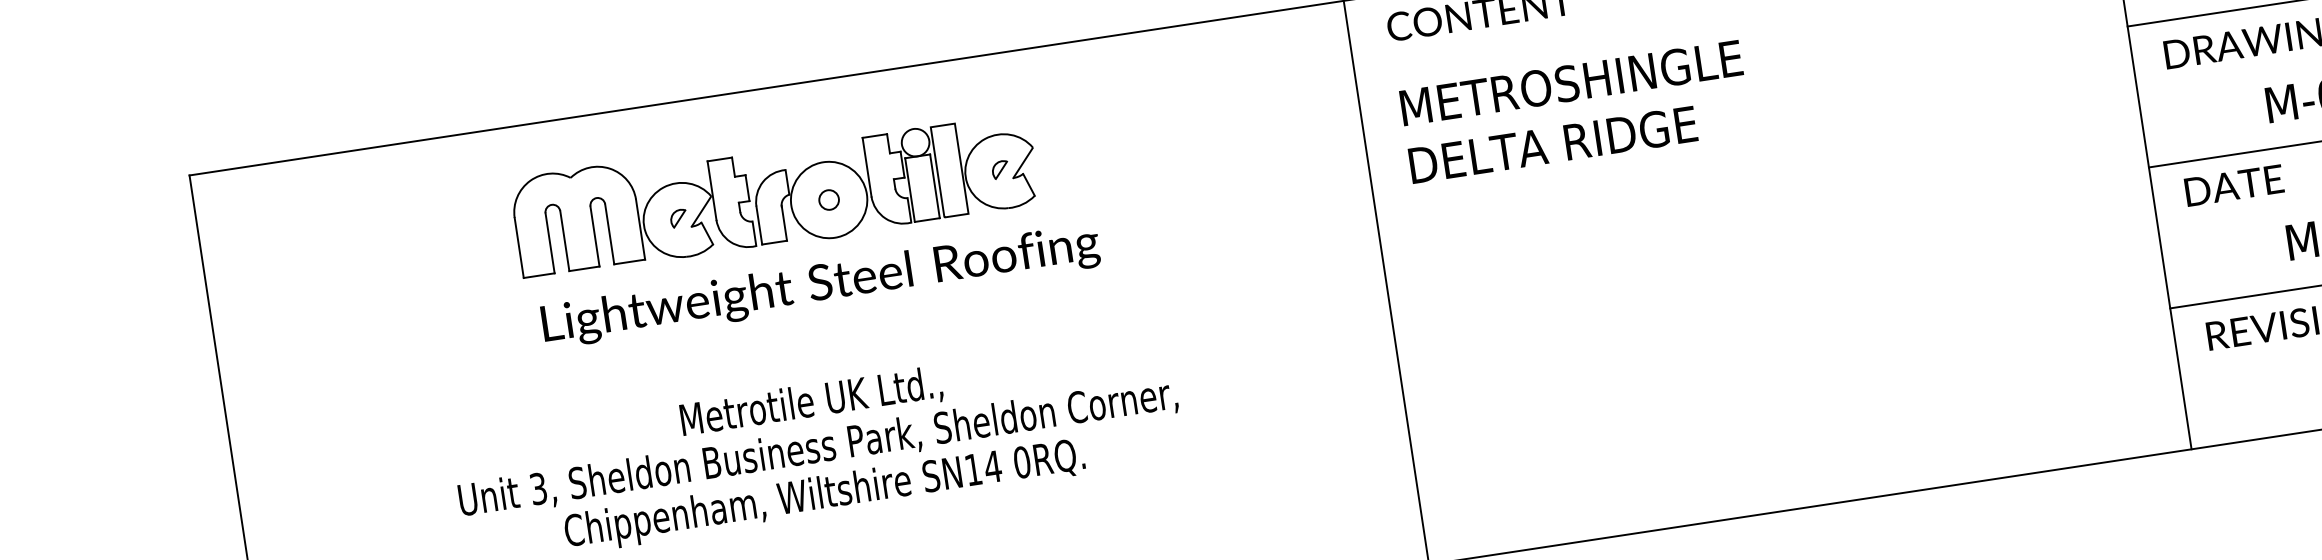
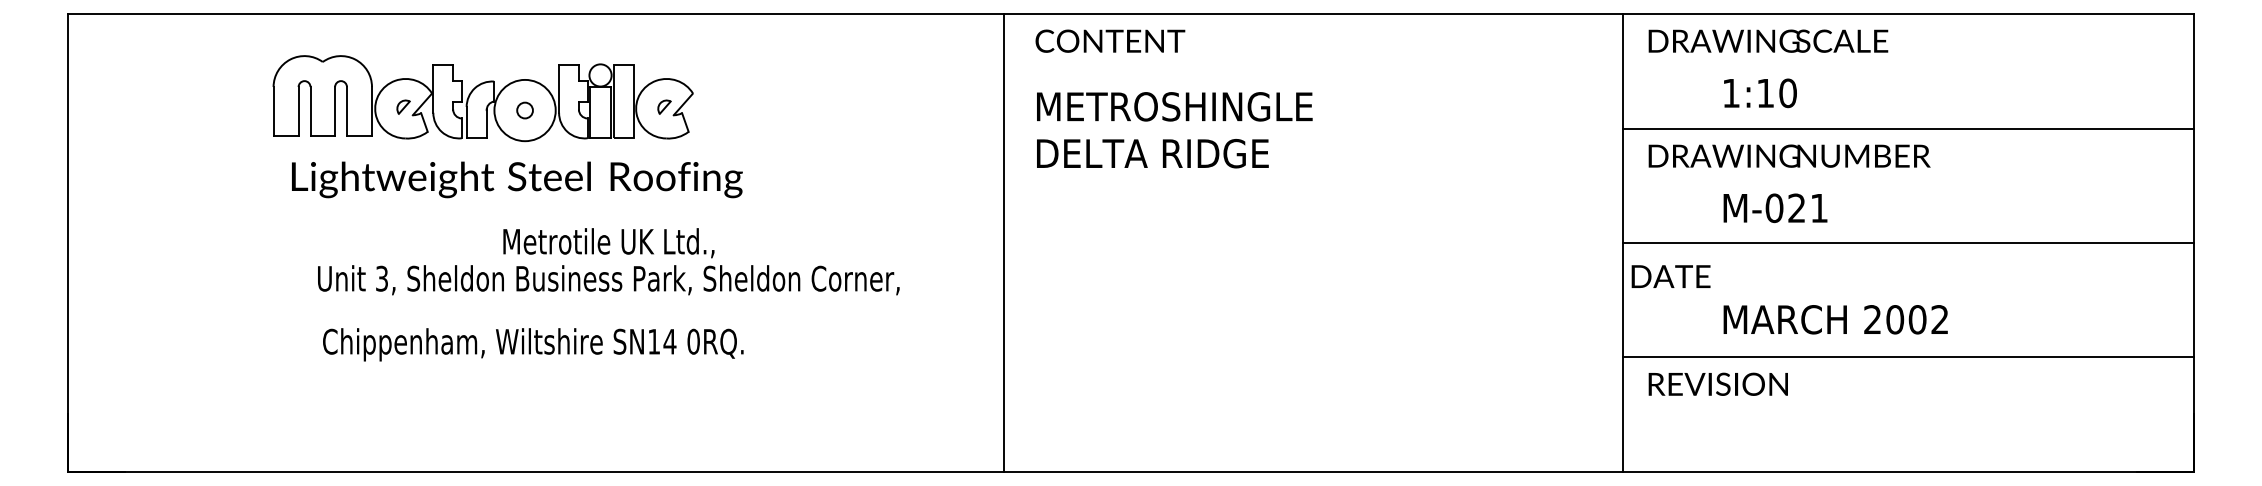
text: (2233, 185) -> (1670, 276), moved
part: (774, 193) -> (482, 98), moved
text: (821, 285) -> (517, 179), moved
text: (814, 425) -> (608, 261), moved

